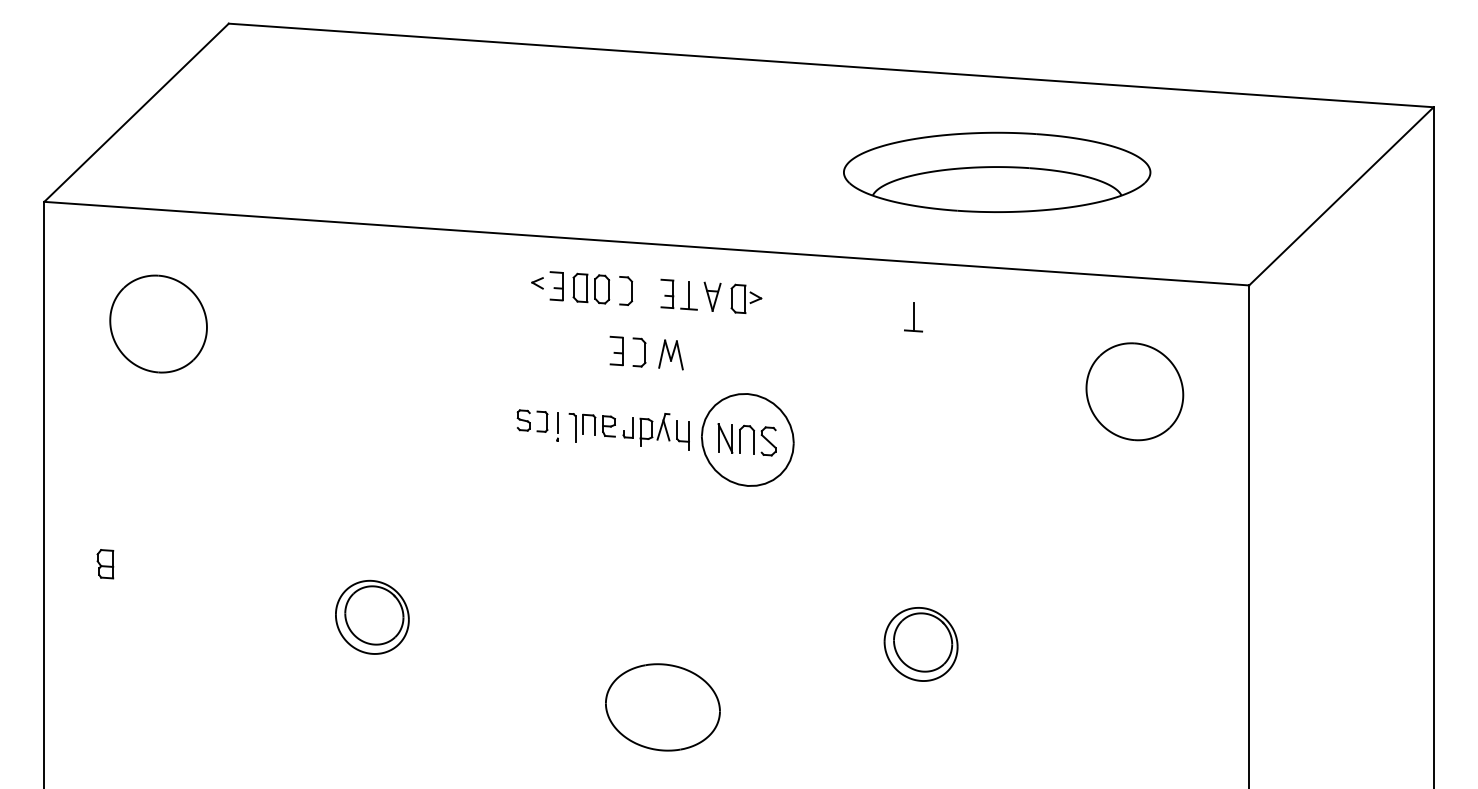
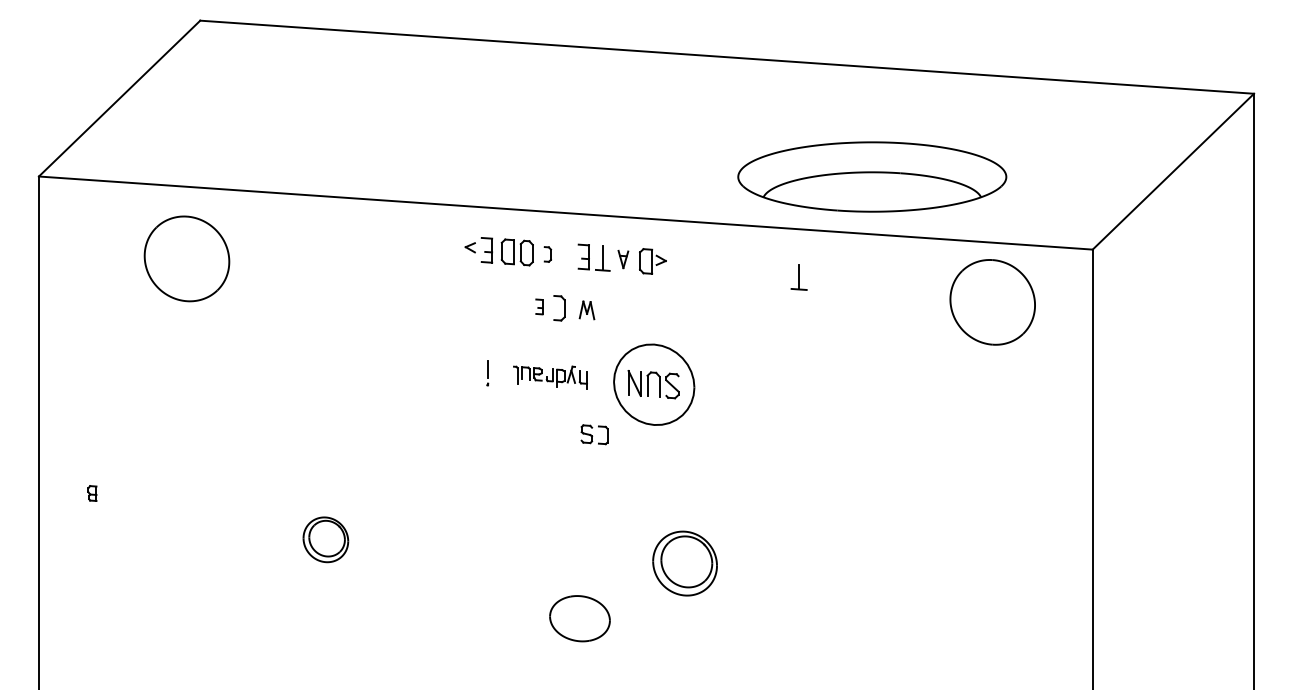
part: (997, 171) -> (872, 176), moved
part: (626, 290) -> (548, 254), size x0.6
part: (712, 296) -> (623, 259), size x0.7
part: (158, 323) -> (186, 258), moved
part: (616, 350) -> (539, 306), size x0.6
part: (670, 354) -> (586, 310), size x0.7
part: (1134, 391) -> (992, 302), moved
part: (532, 420) -> (594, 434), moved
part: (628, 431) -> (549, 377), size x0.7
part: (105, 564) -> (92, 493), size x0.6
part: (372, 616) -> (325, 539), size x0.7
part: (920, 644) -> (684, 563), moved
part: (662, 707) -> (579, 618), size x0.6

